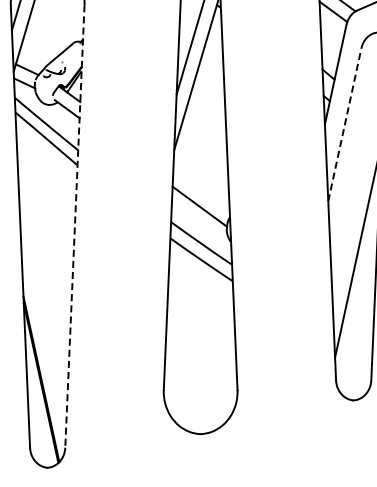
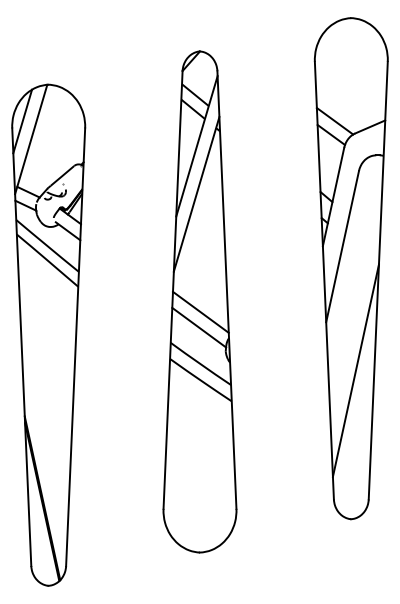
line: (344, 124) -> (342, 246), dashed -> solid
line: (201, 190) -> (200, 311), added
line: (74, 226) -> (75, 347), dashed -> solid

